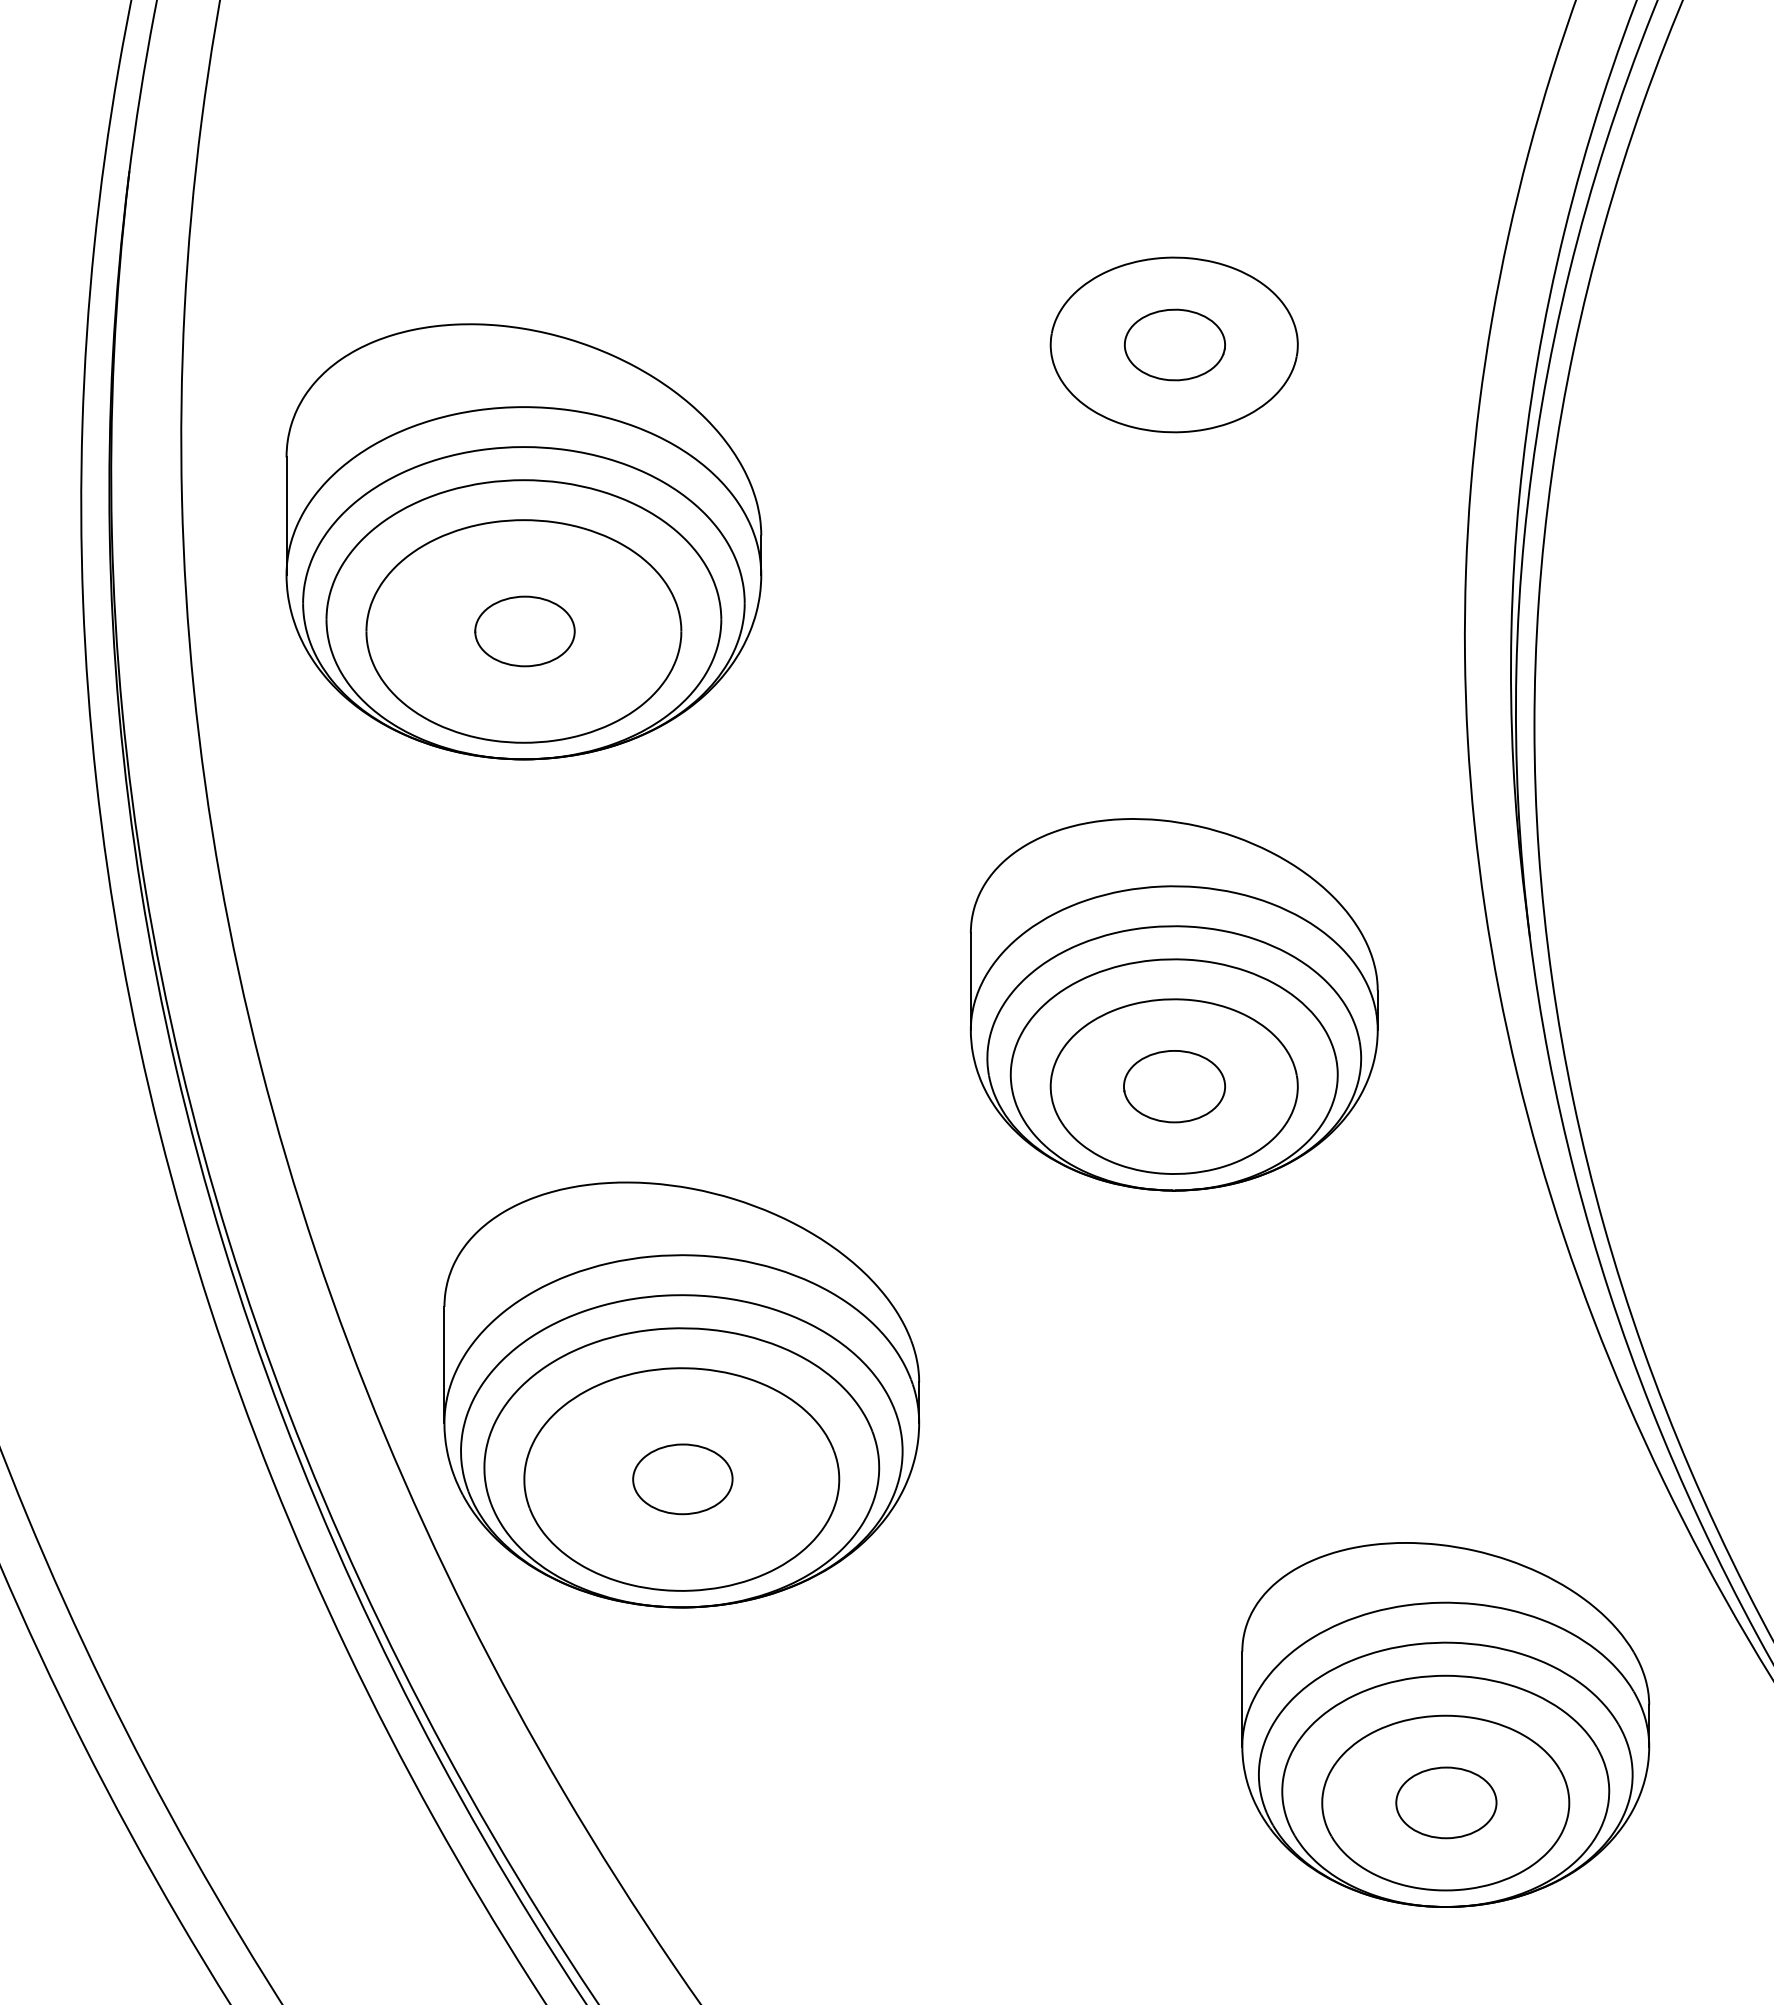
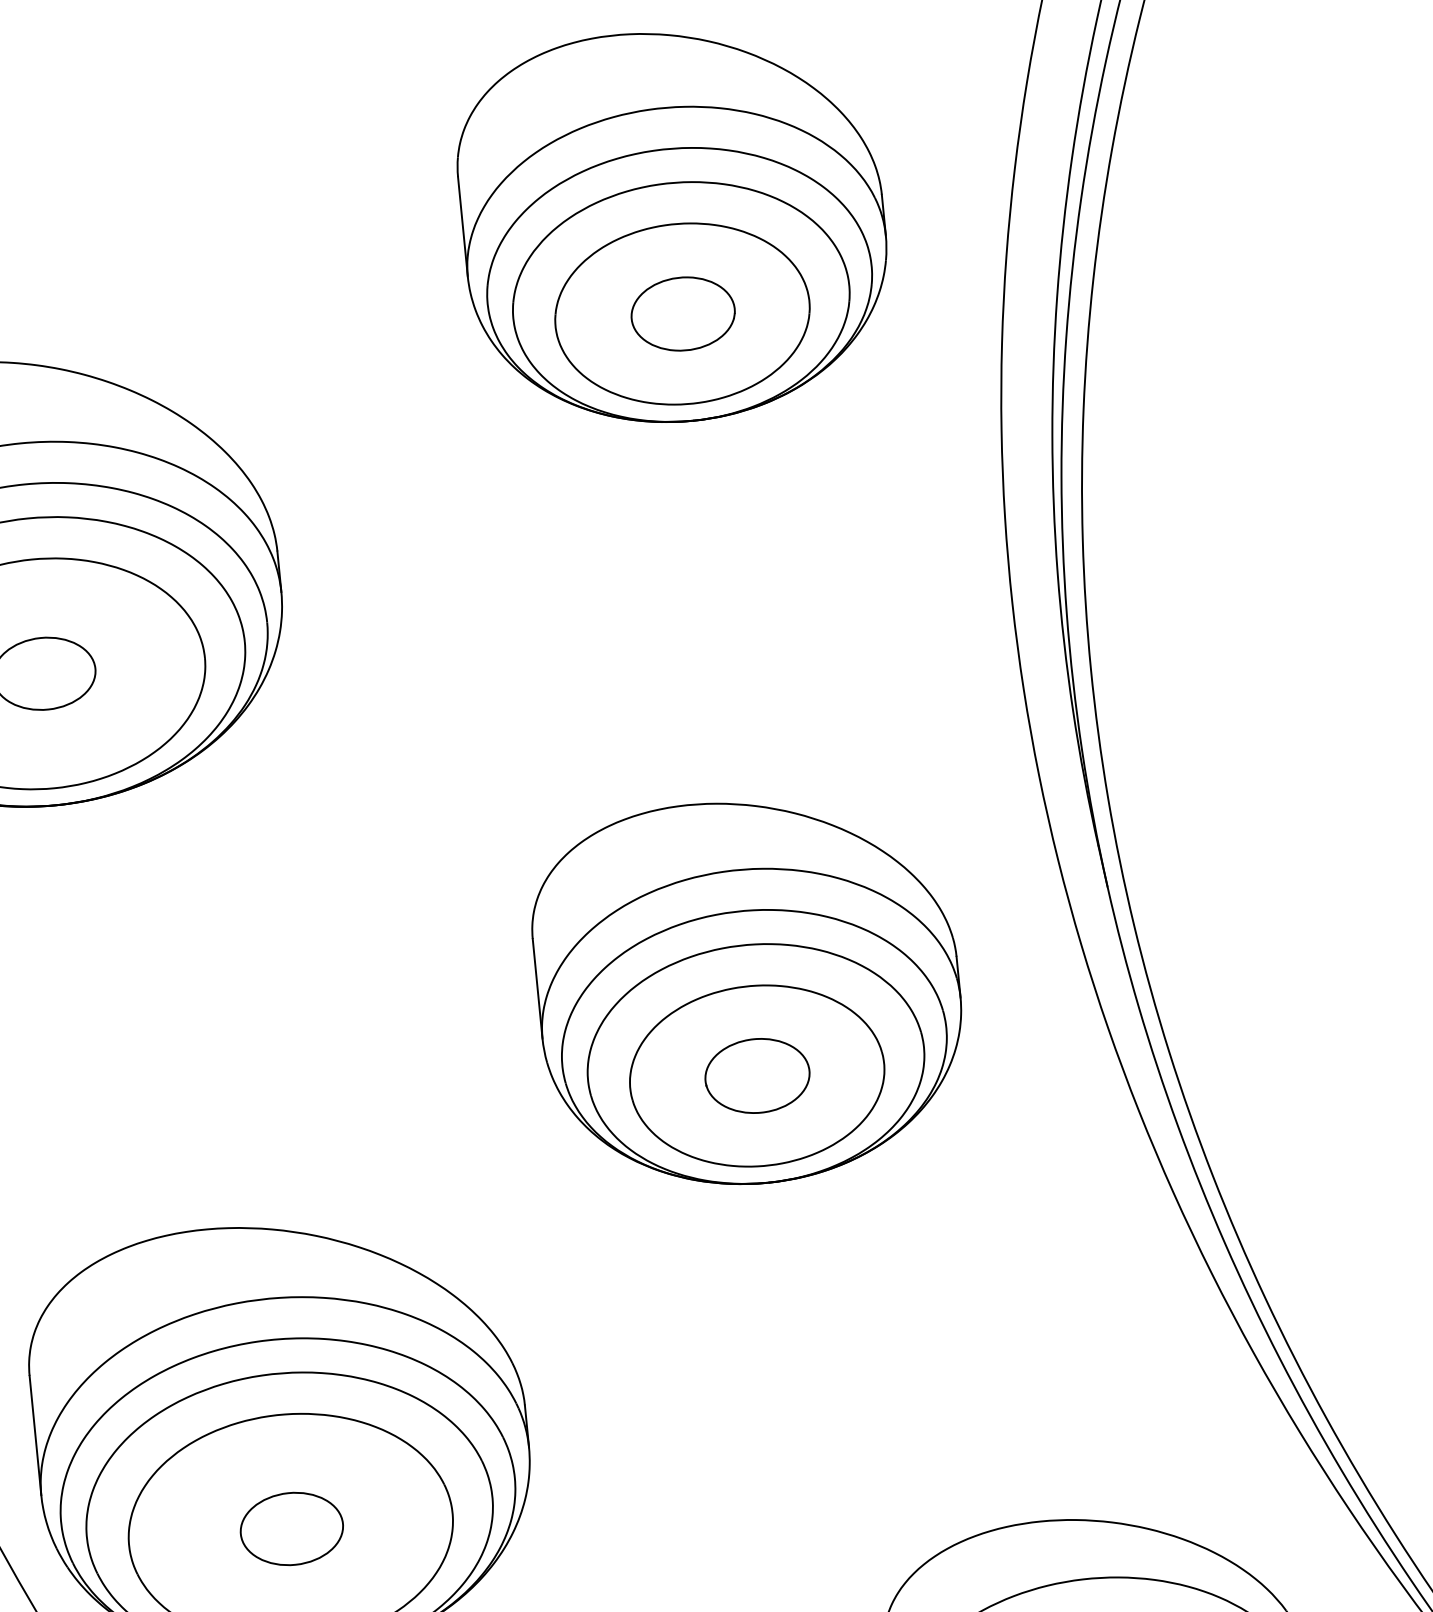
part: (1173, 259) -> (673, 226), added

